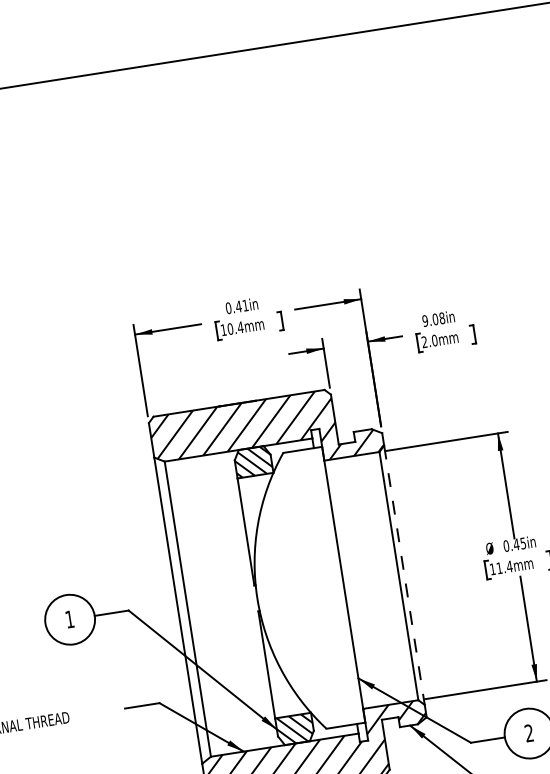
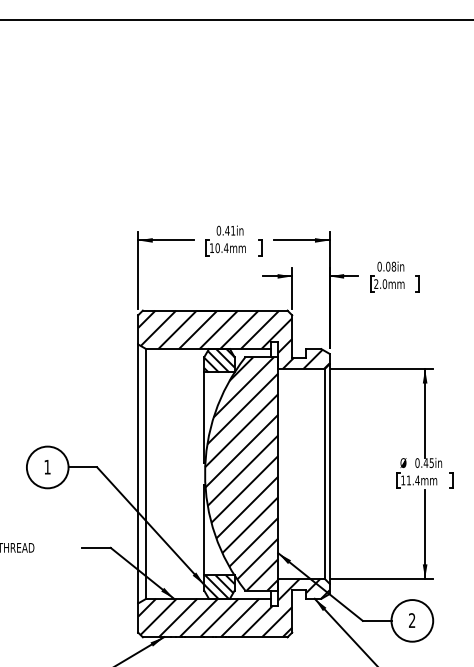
text: (425, 320) -> (379, 266), 9.08in -> 0.08in
line: (404, 574) -> (329, 473), dashed -> solid
hatch: (300, 591) -> (241, 473), added

